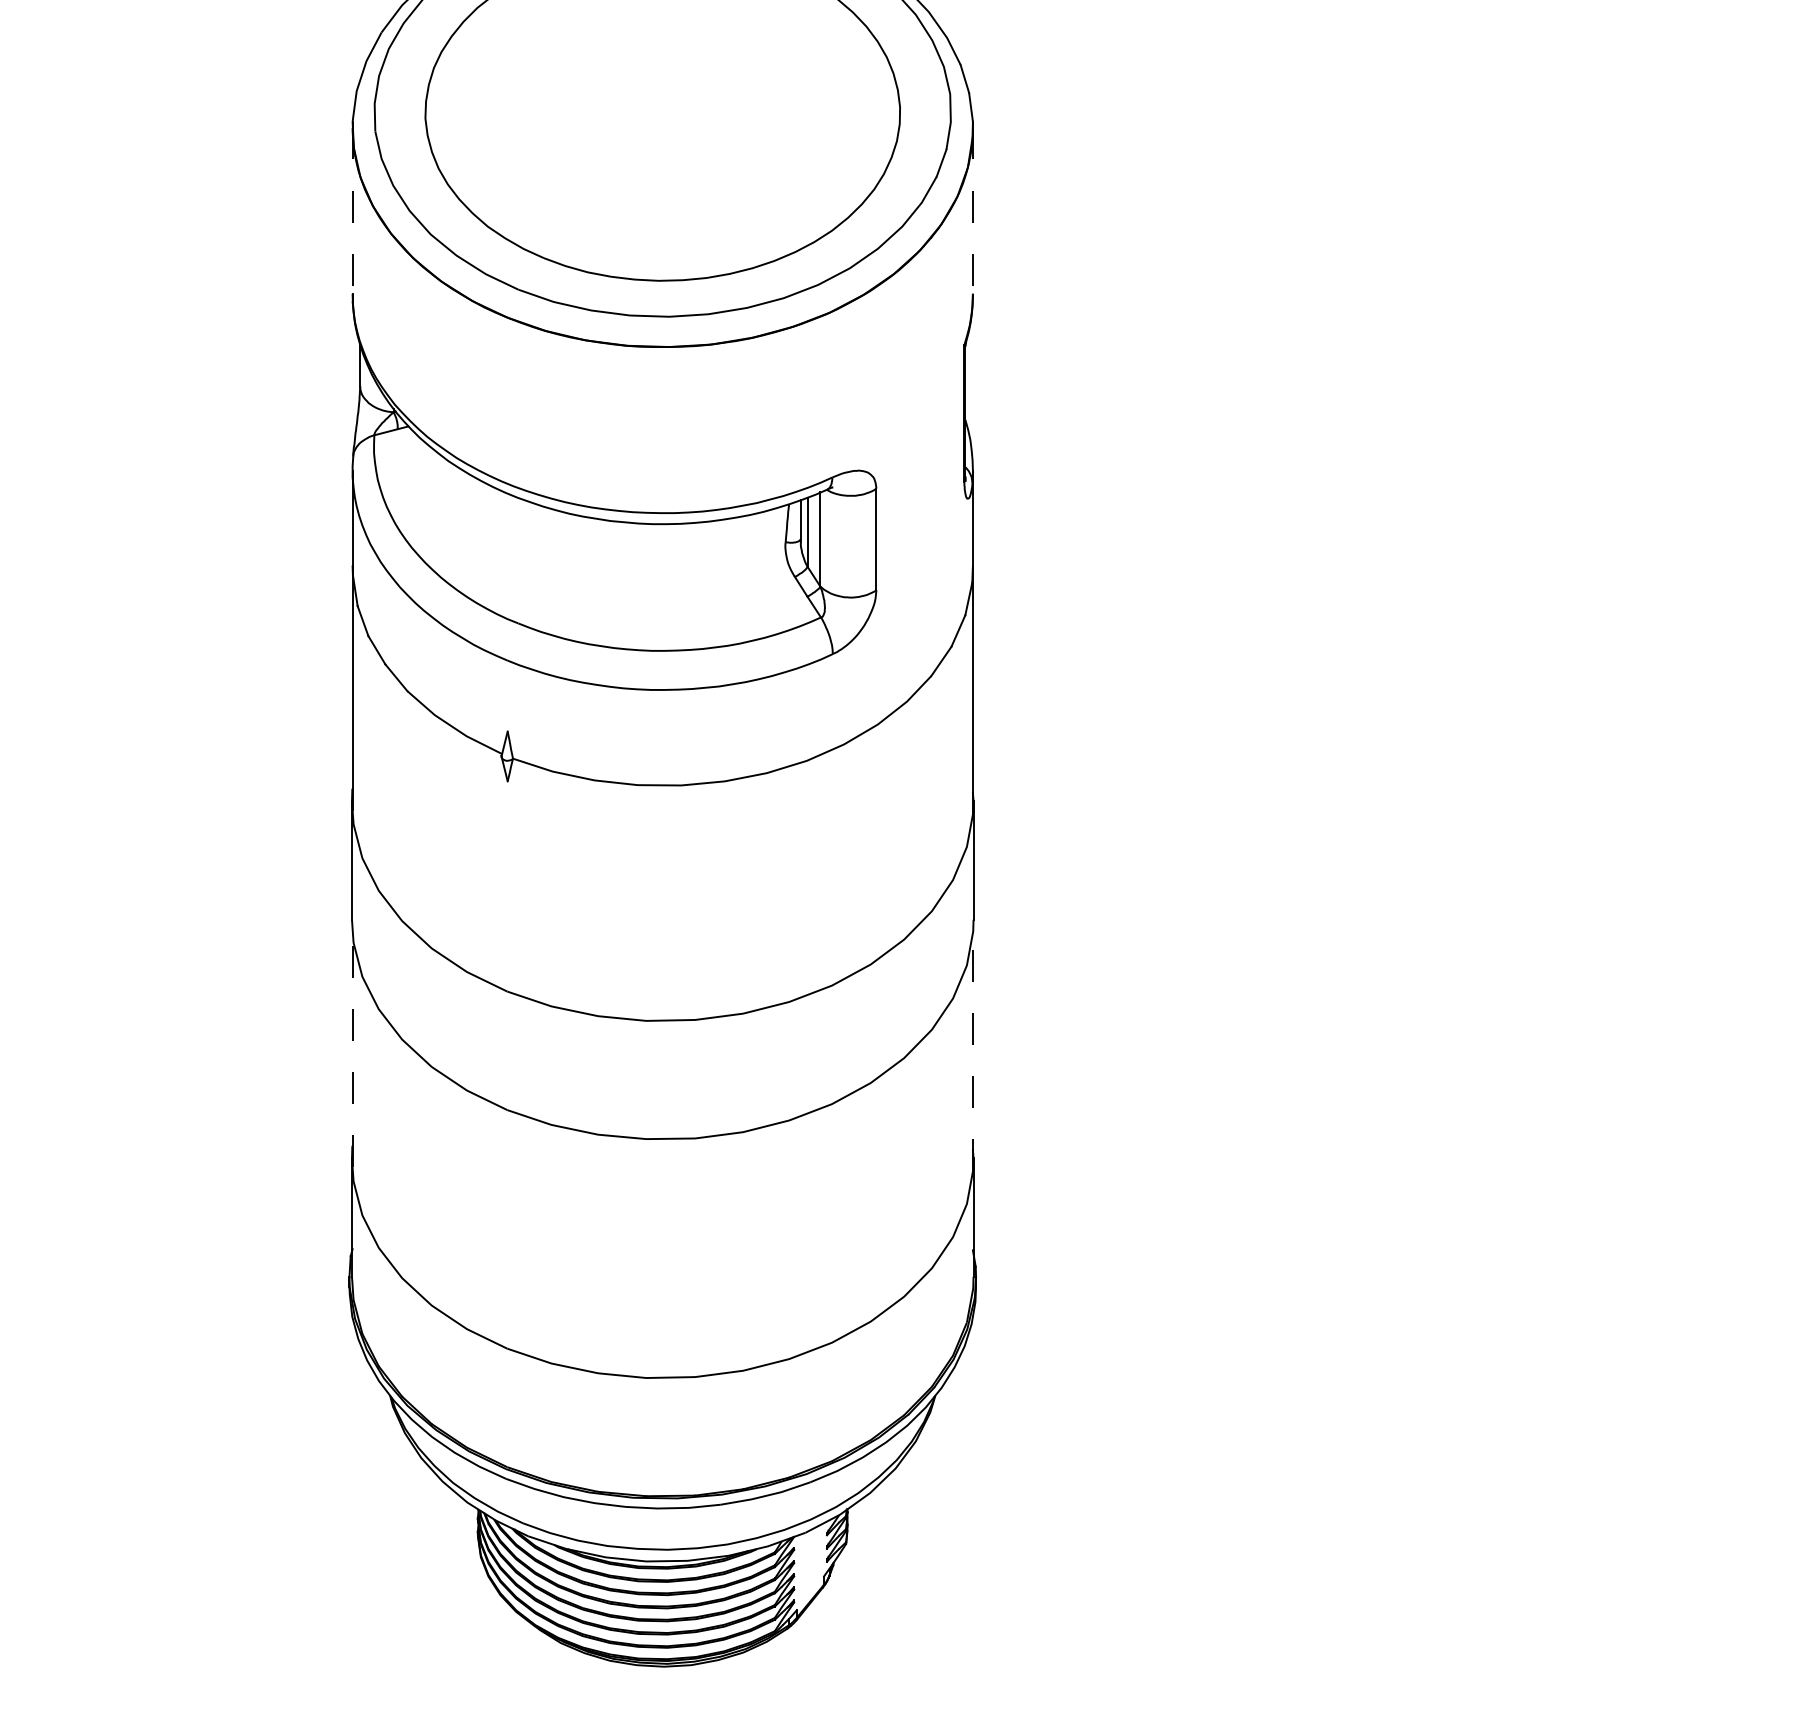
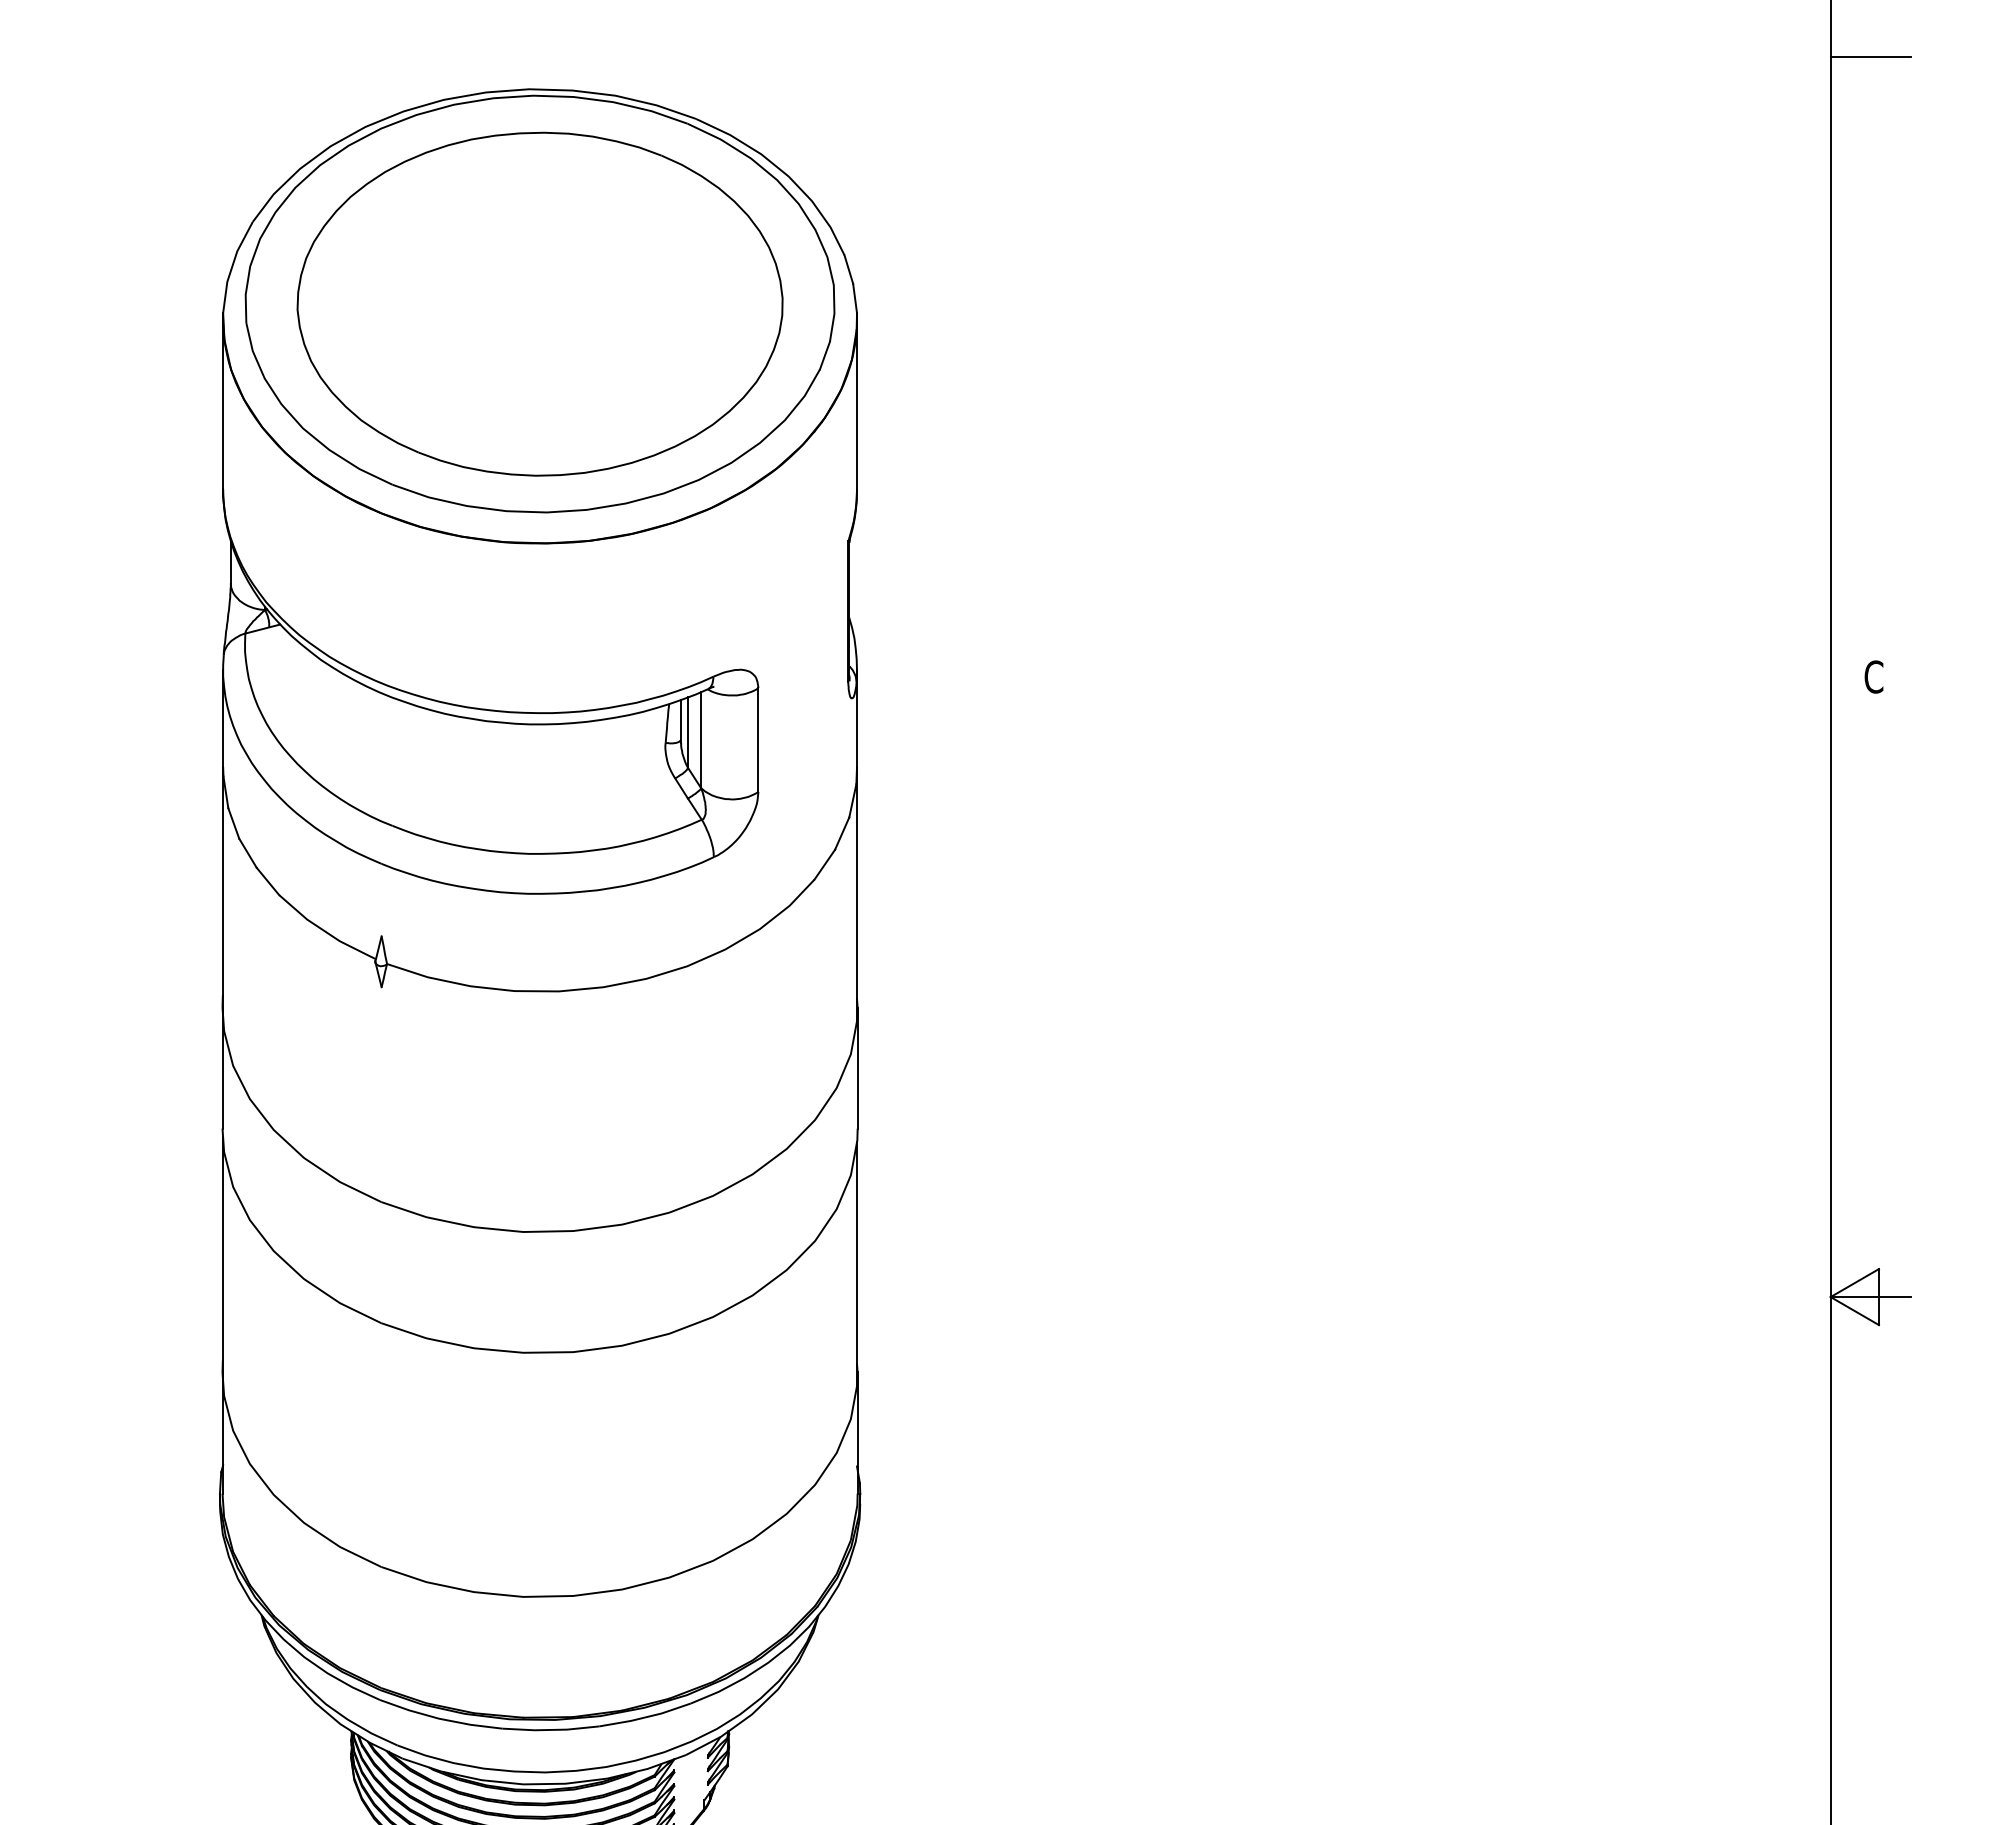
line: (352, 211) -> (223, 404), dashed -> solid
line: (973, 211) -> (857, 404), dashed -> solid
line: (352, 1047) -> (223, 1259), dashed -> solid
line: (973, 1051) -> (857, 1263), dashed -> solid

